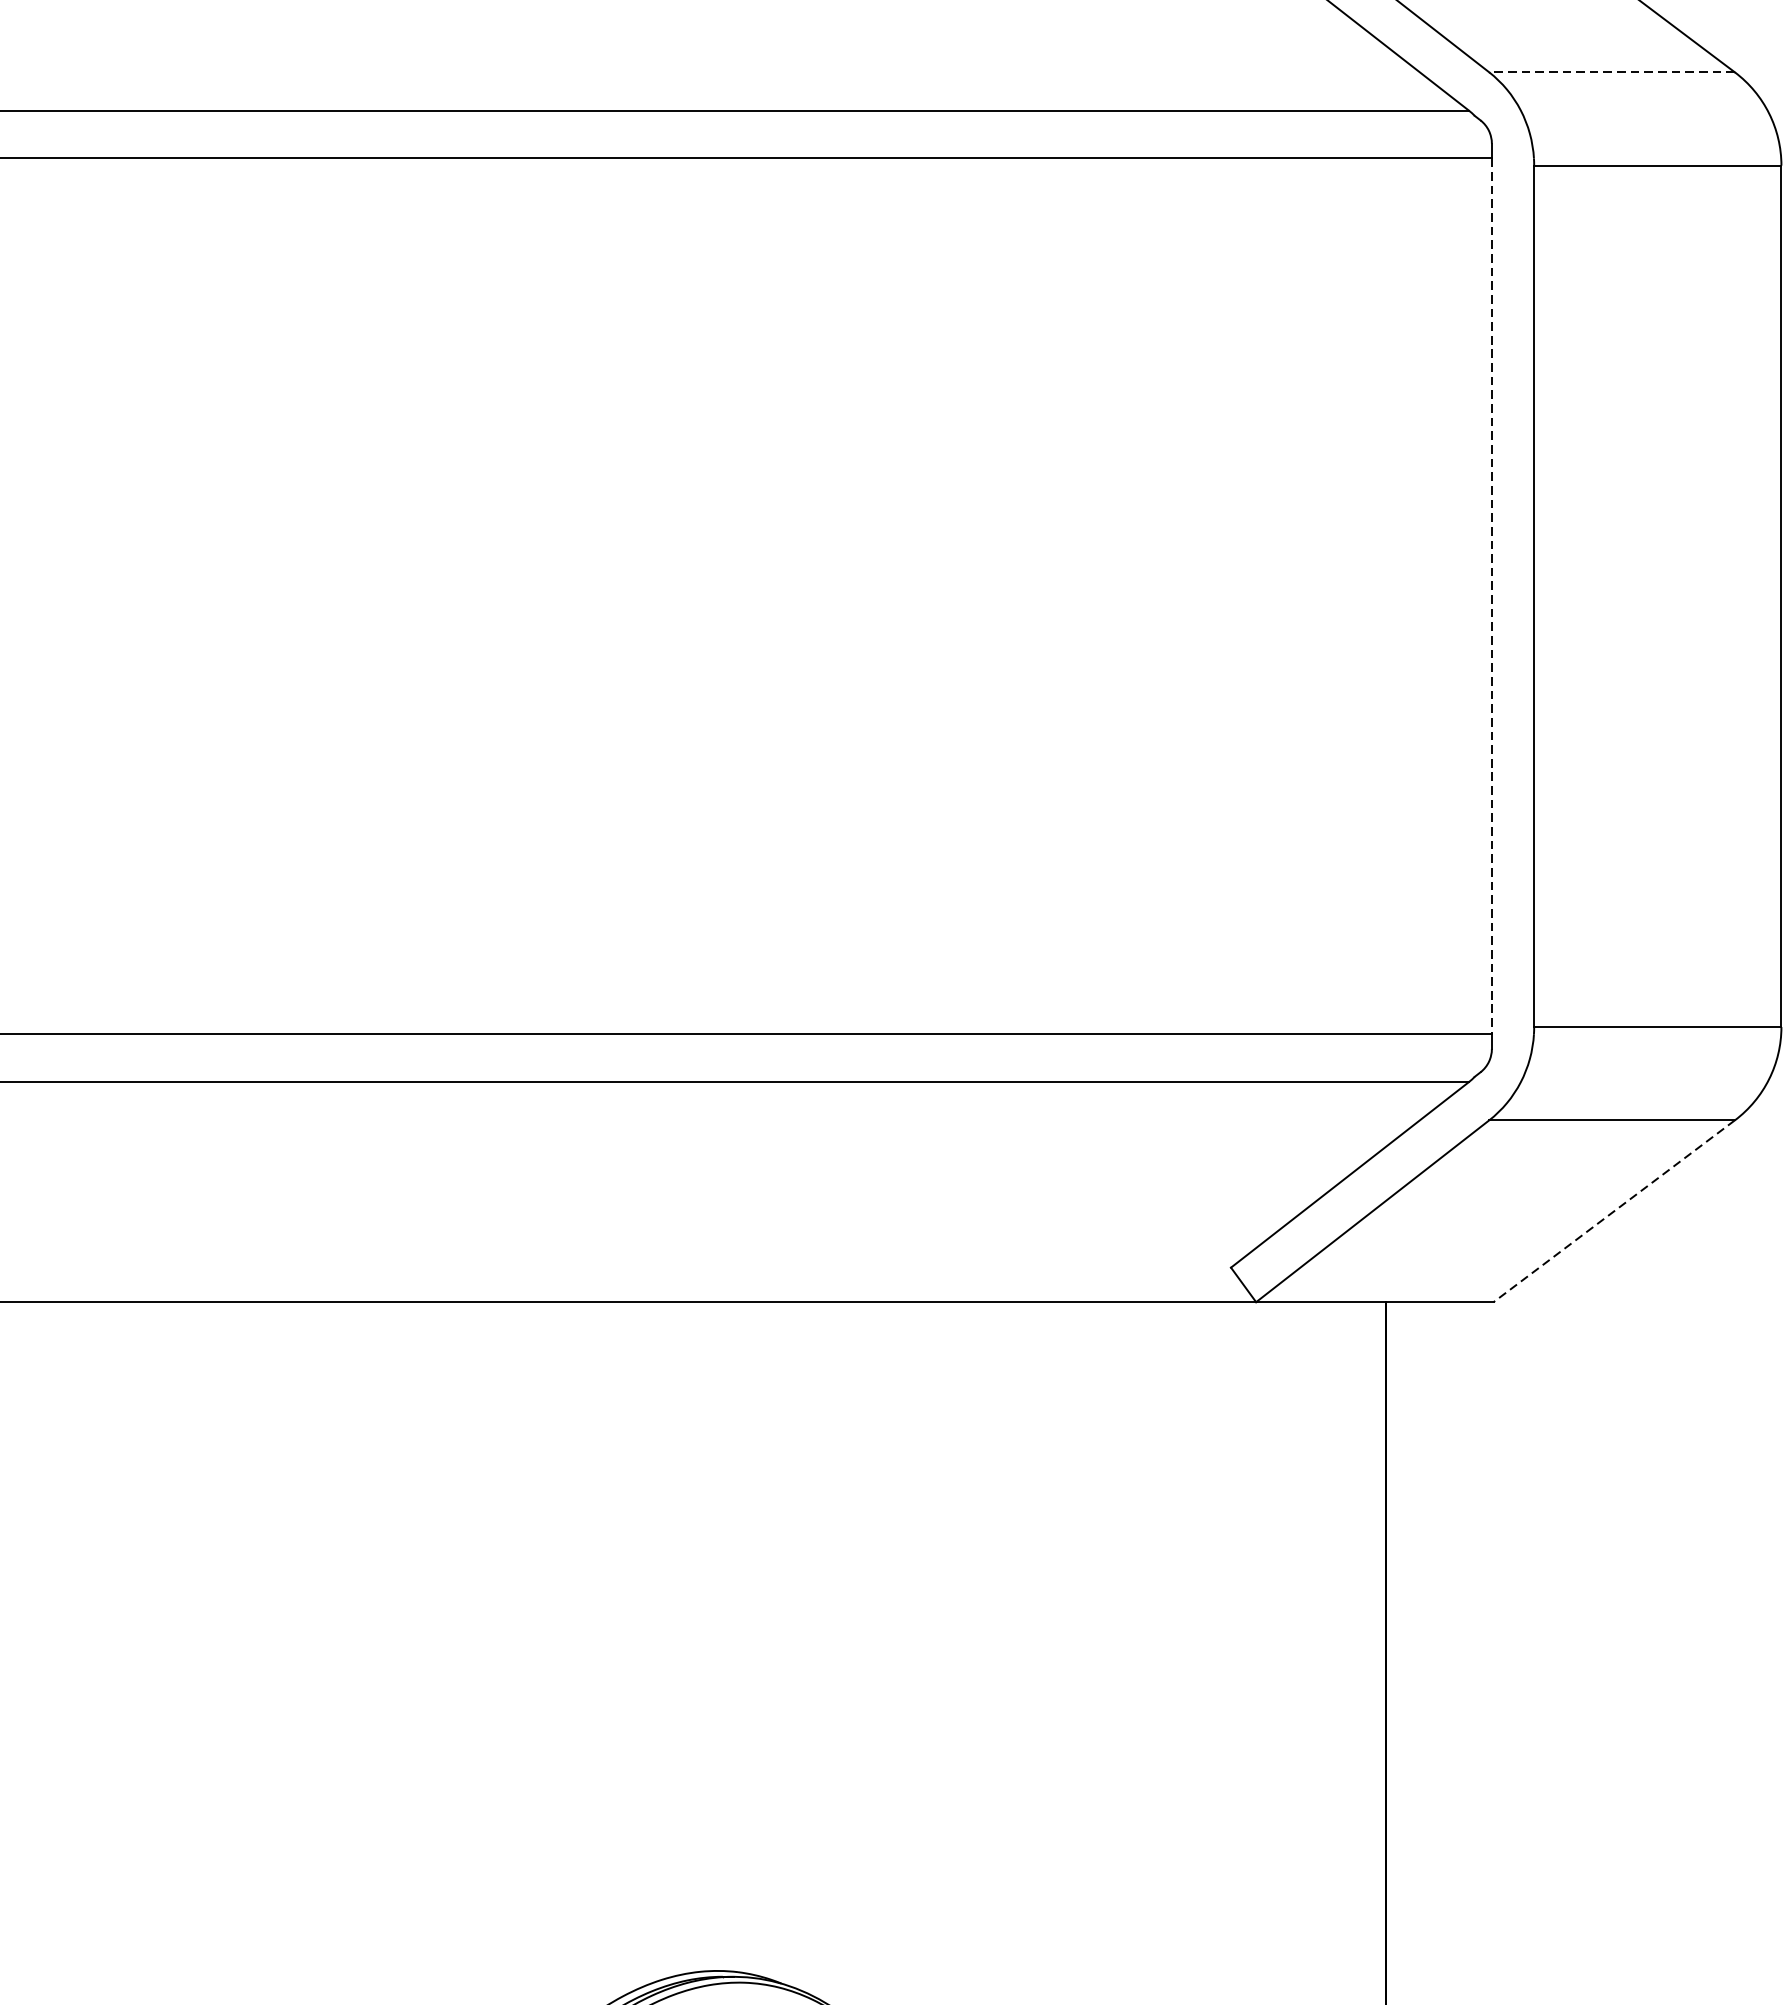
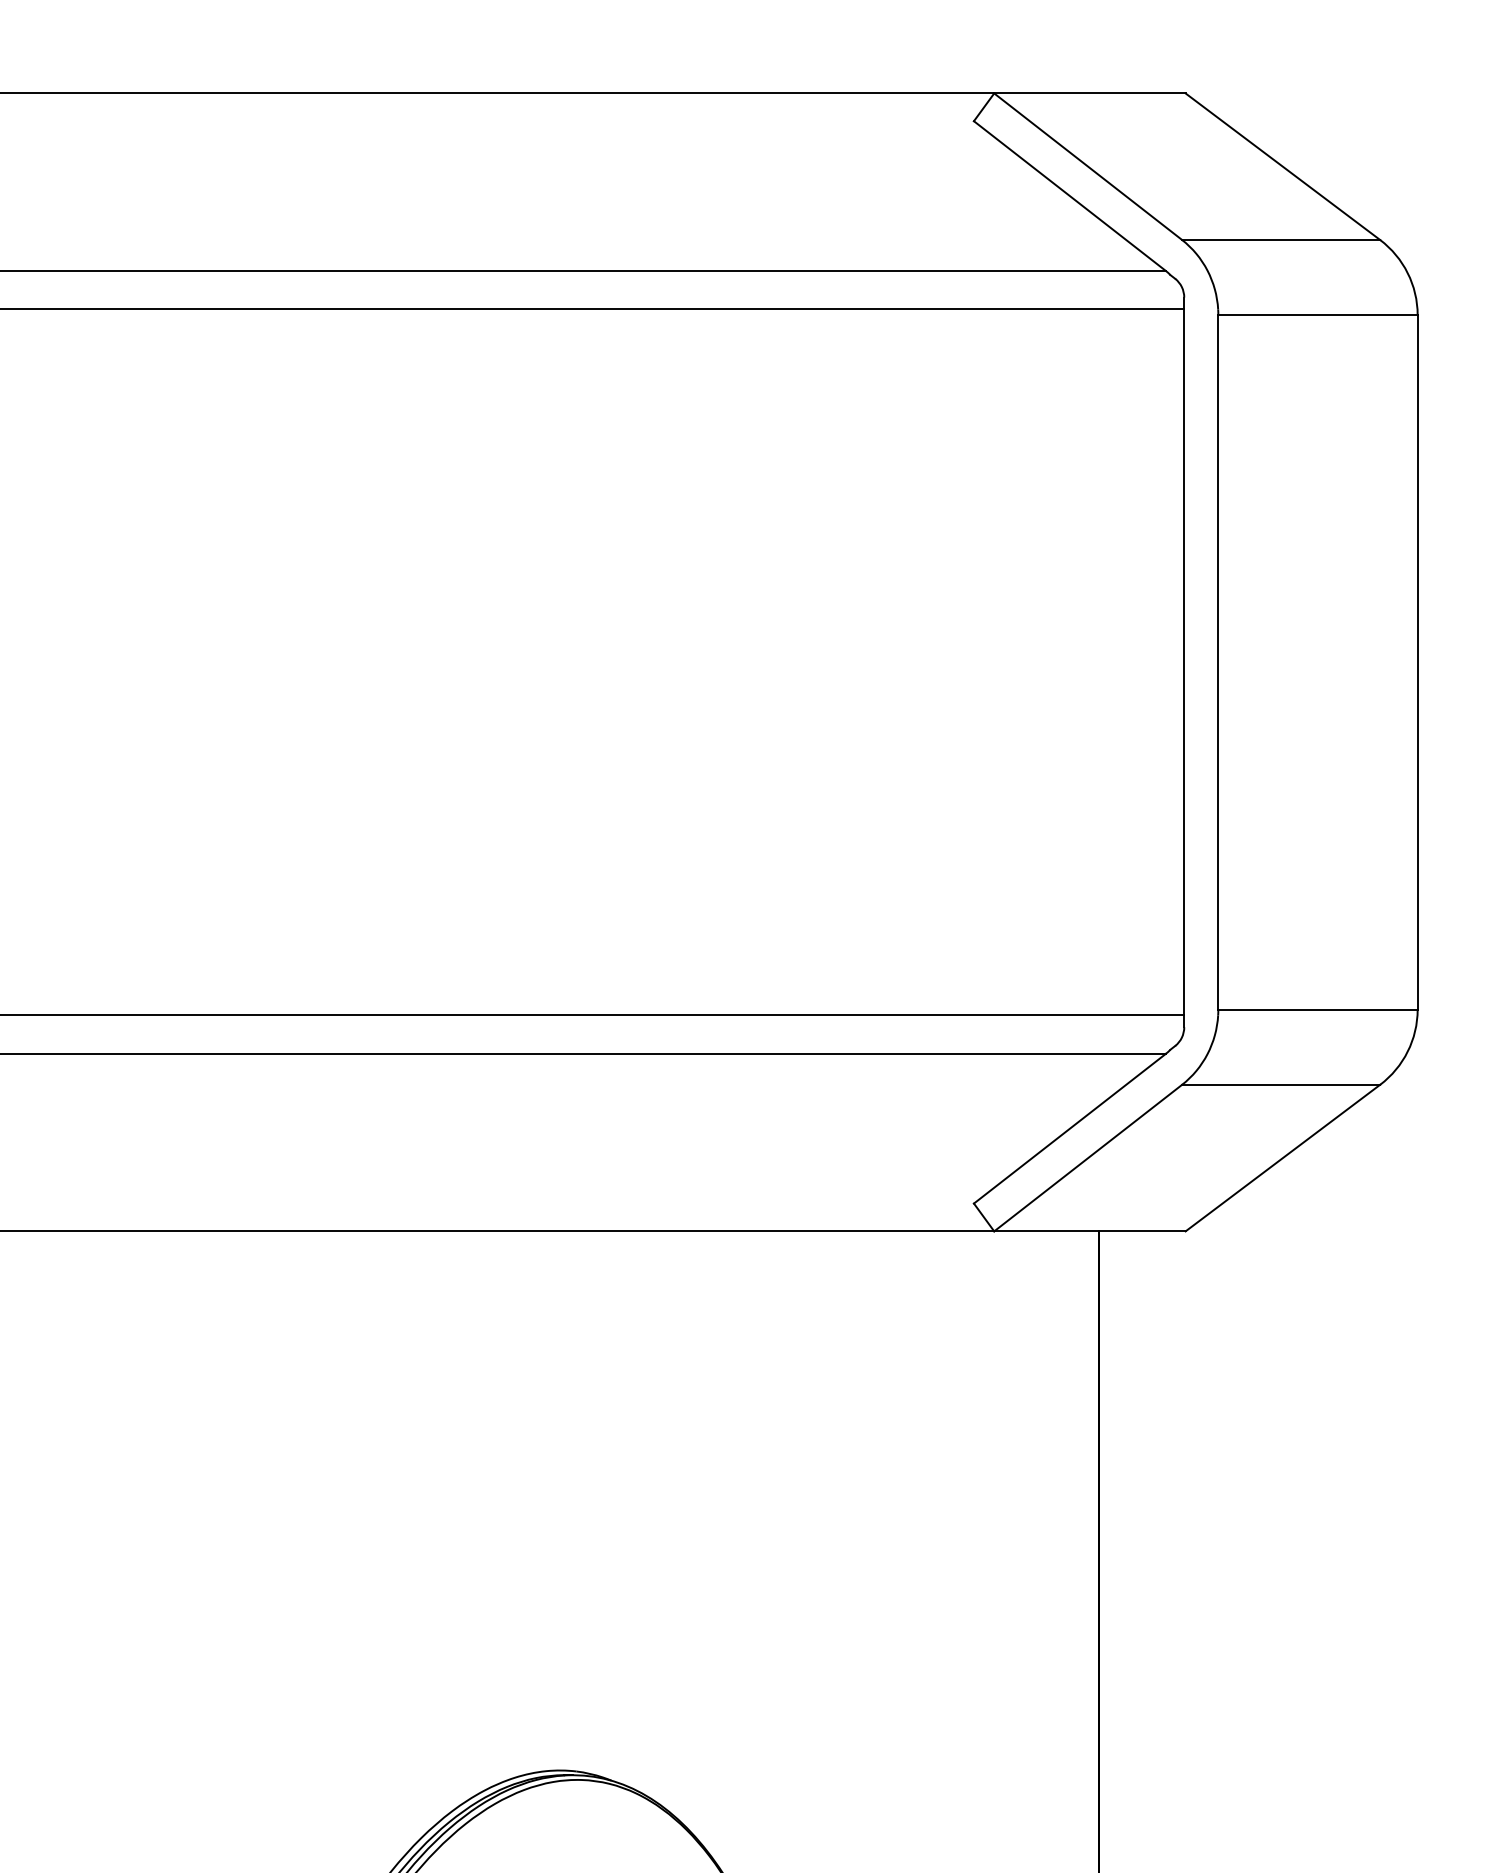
line: (1611, 72) -> (1280, 240), dashed -> solid
line: (1492, 596) -> (1184, 662), dashed -> solid
line: (1613, 1211) -> (1282, 1158), dashed -> solid

